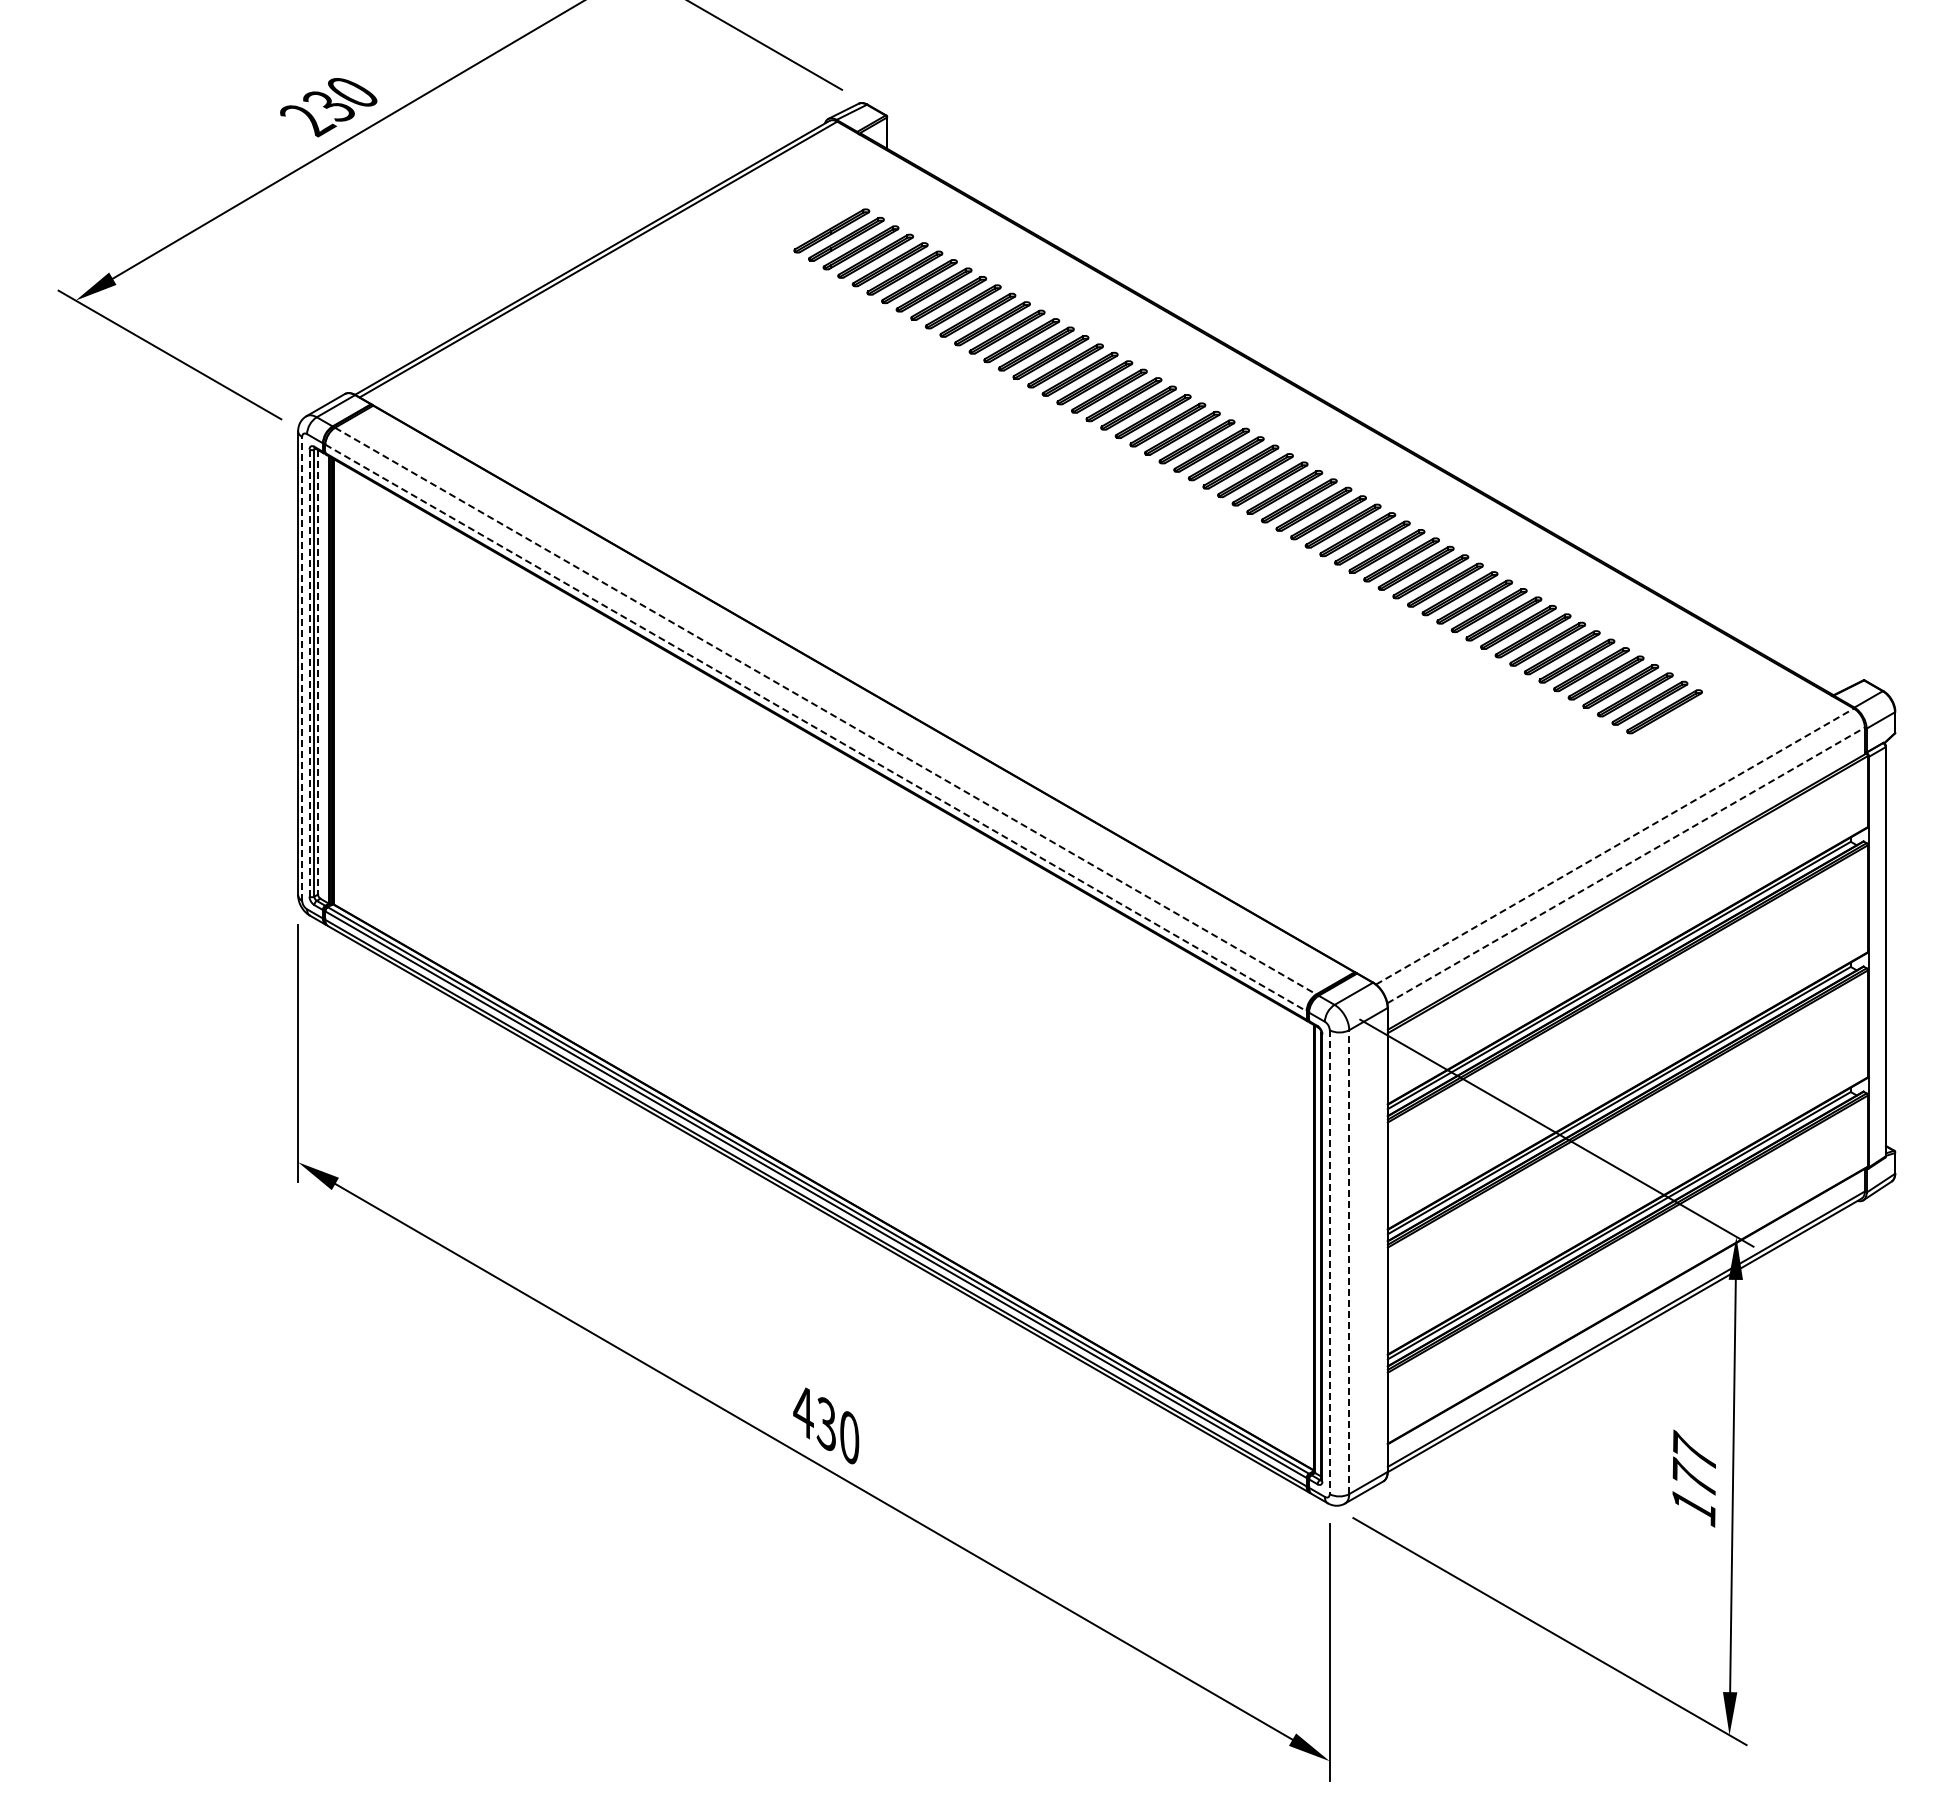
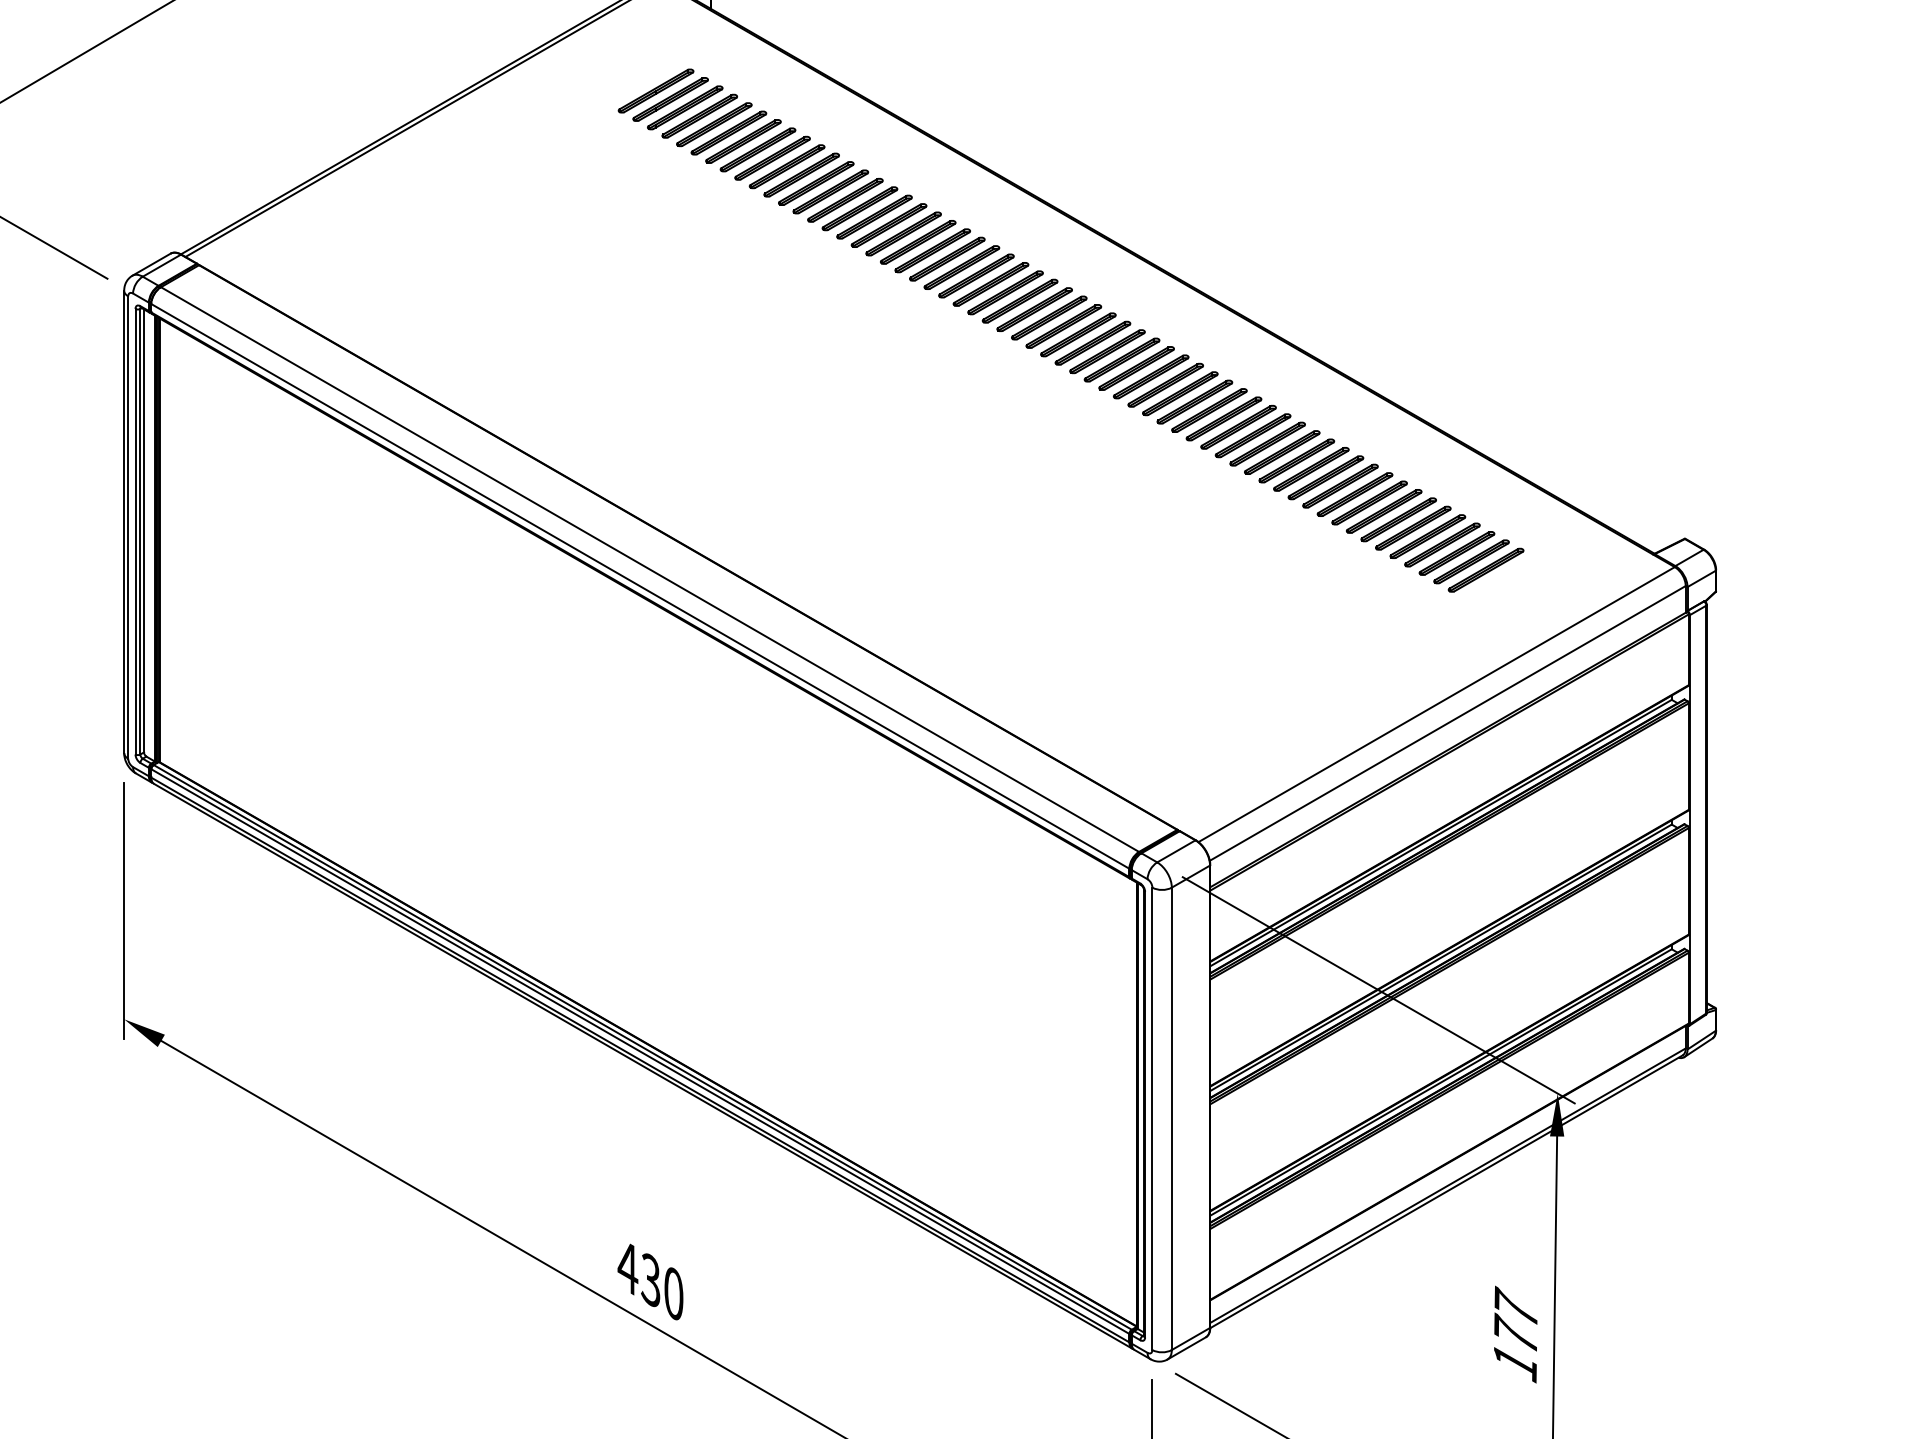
line: (302, 668) -> (128, 527), dashed -> solid
line: (318, 672) -> (144, 531), dashed -> solid
line: (309, 673) -> (135, 532), dashed -> solid
line: (825, 711) -> (649, 569), dashed -> solid
line: (815, 727) -> (639, 585), dashed -> solid
line: (1614, 846) -> (1436, 704), dashed -> solid
line: (1626, 865) -> (1448, 723), dashed -> solid
line: (1329, 1262) -> (1152, 1119), dashed -> solid
line: (1349, 1262) -> (1172, 1119), dashed -> solid

